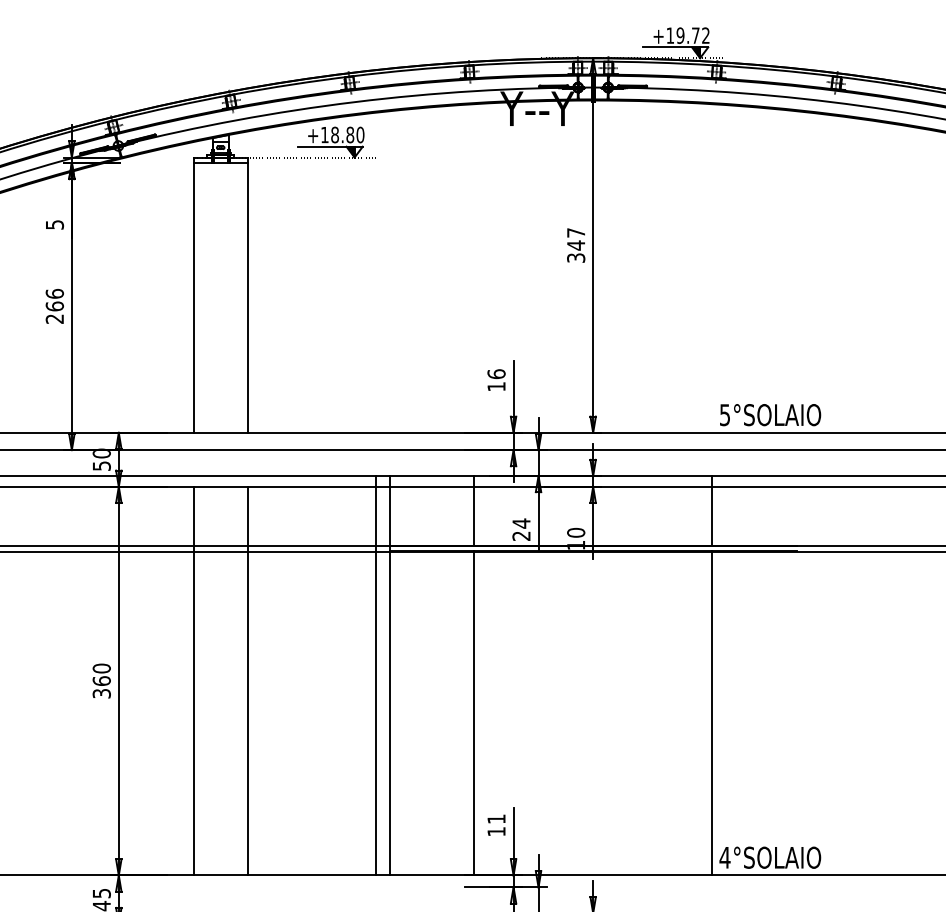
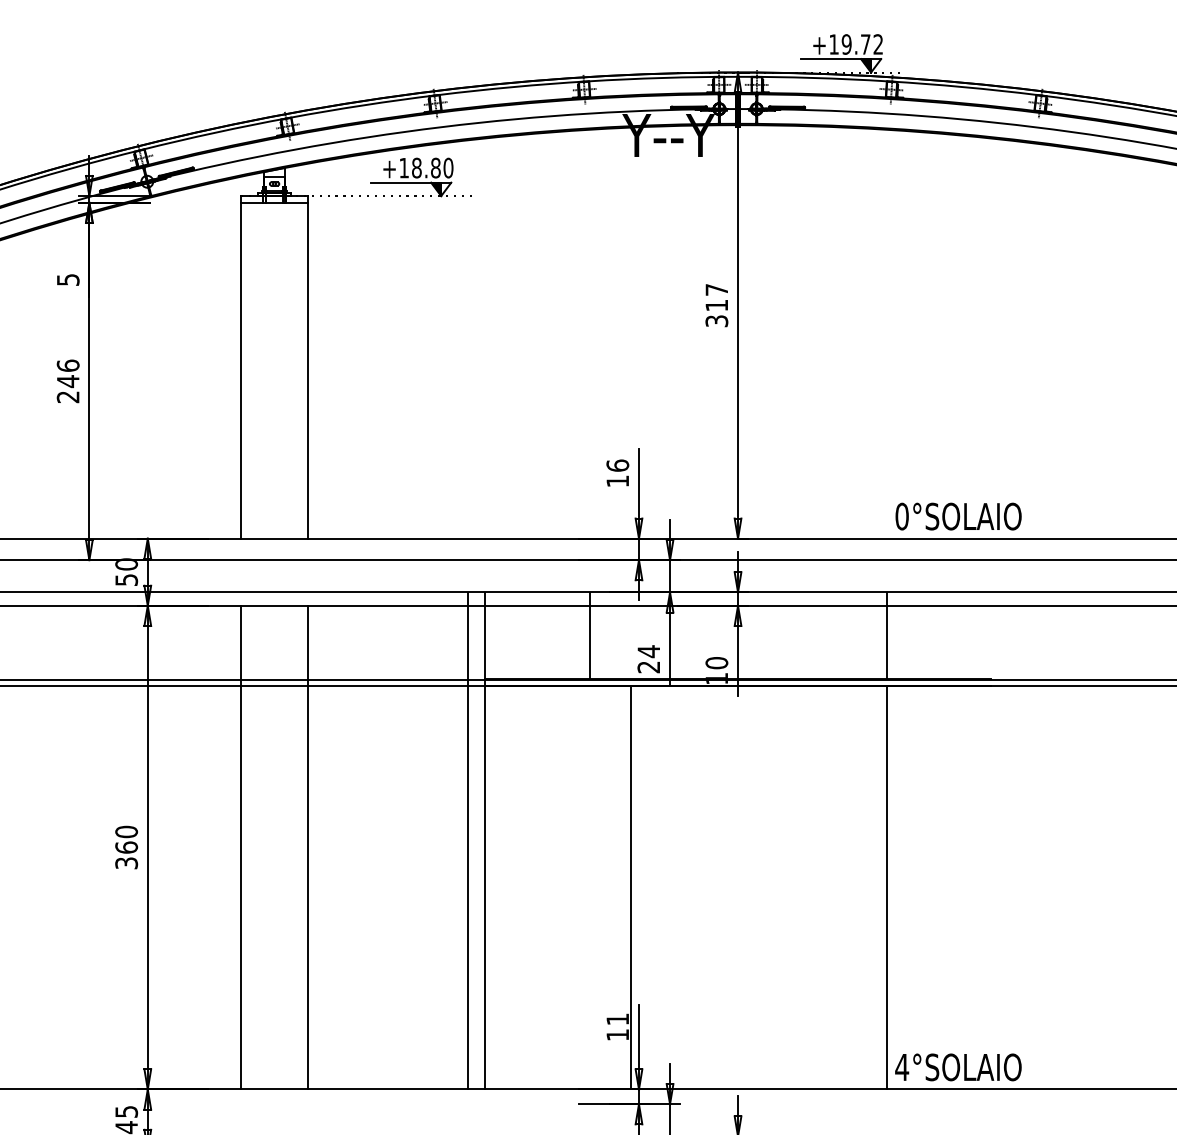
text: (575, 245) -> (716, 305), 347 -> 317
text: (54, 306) -> (67, 381), 266 -> 246
text: (724, 415) -> (901, 517), 5°SOLAIO -> 0°SOLAIO
line: (473, 713) -> (630, 887), moved

